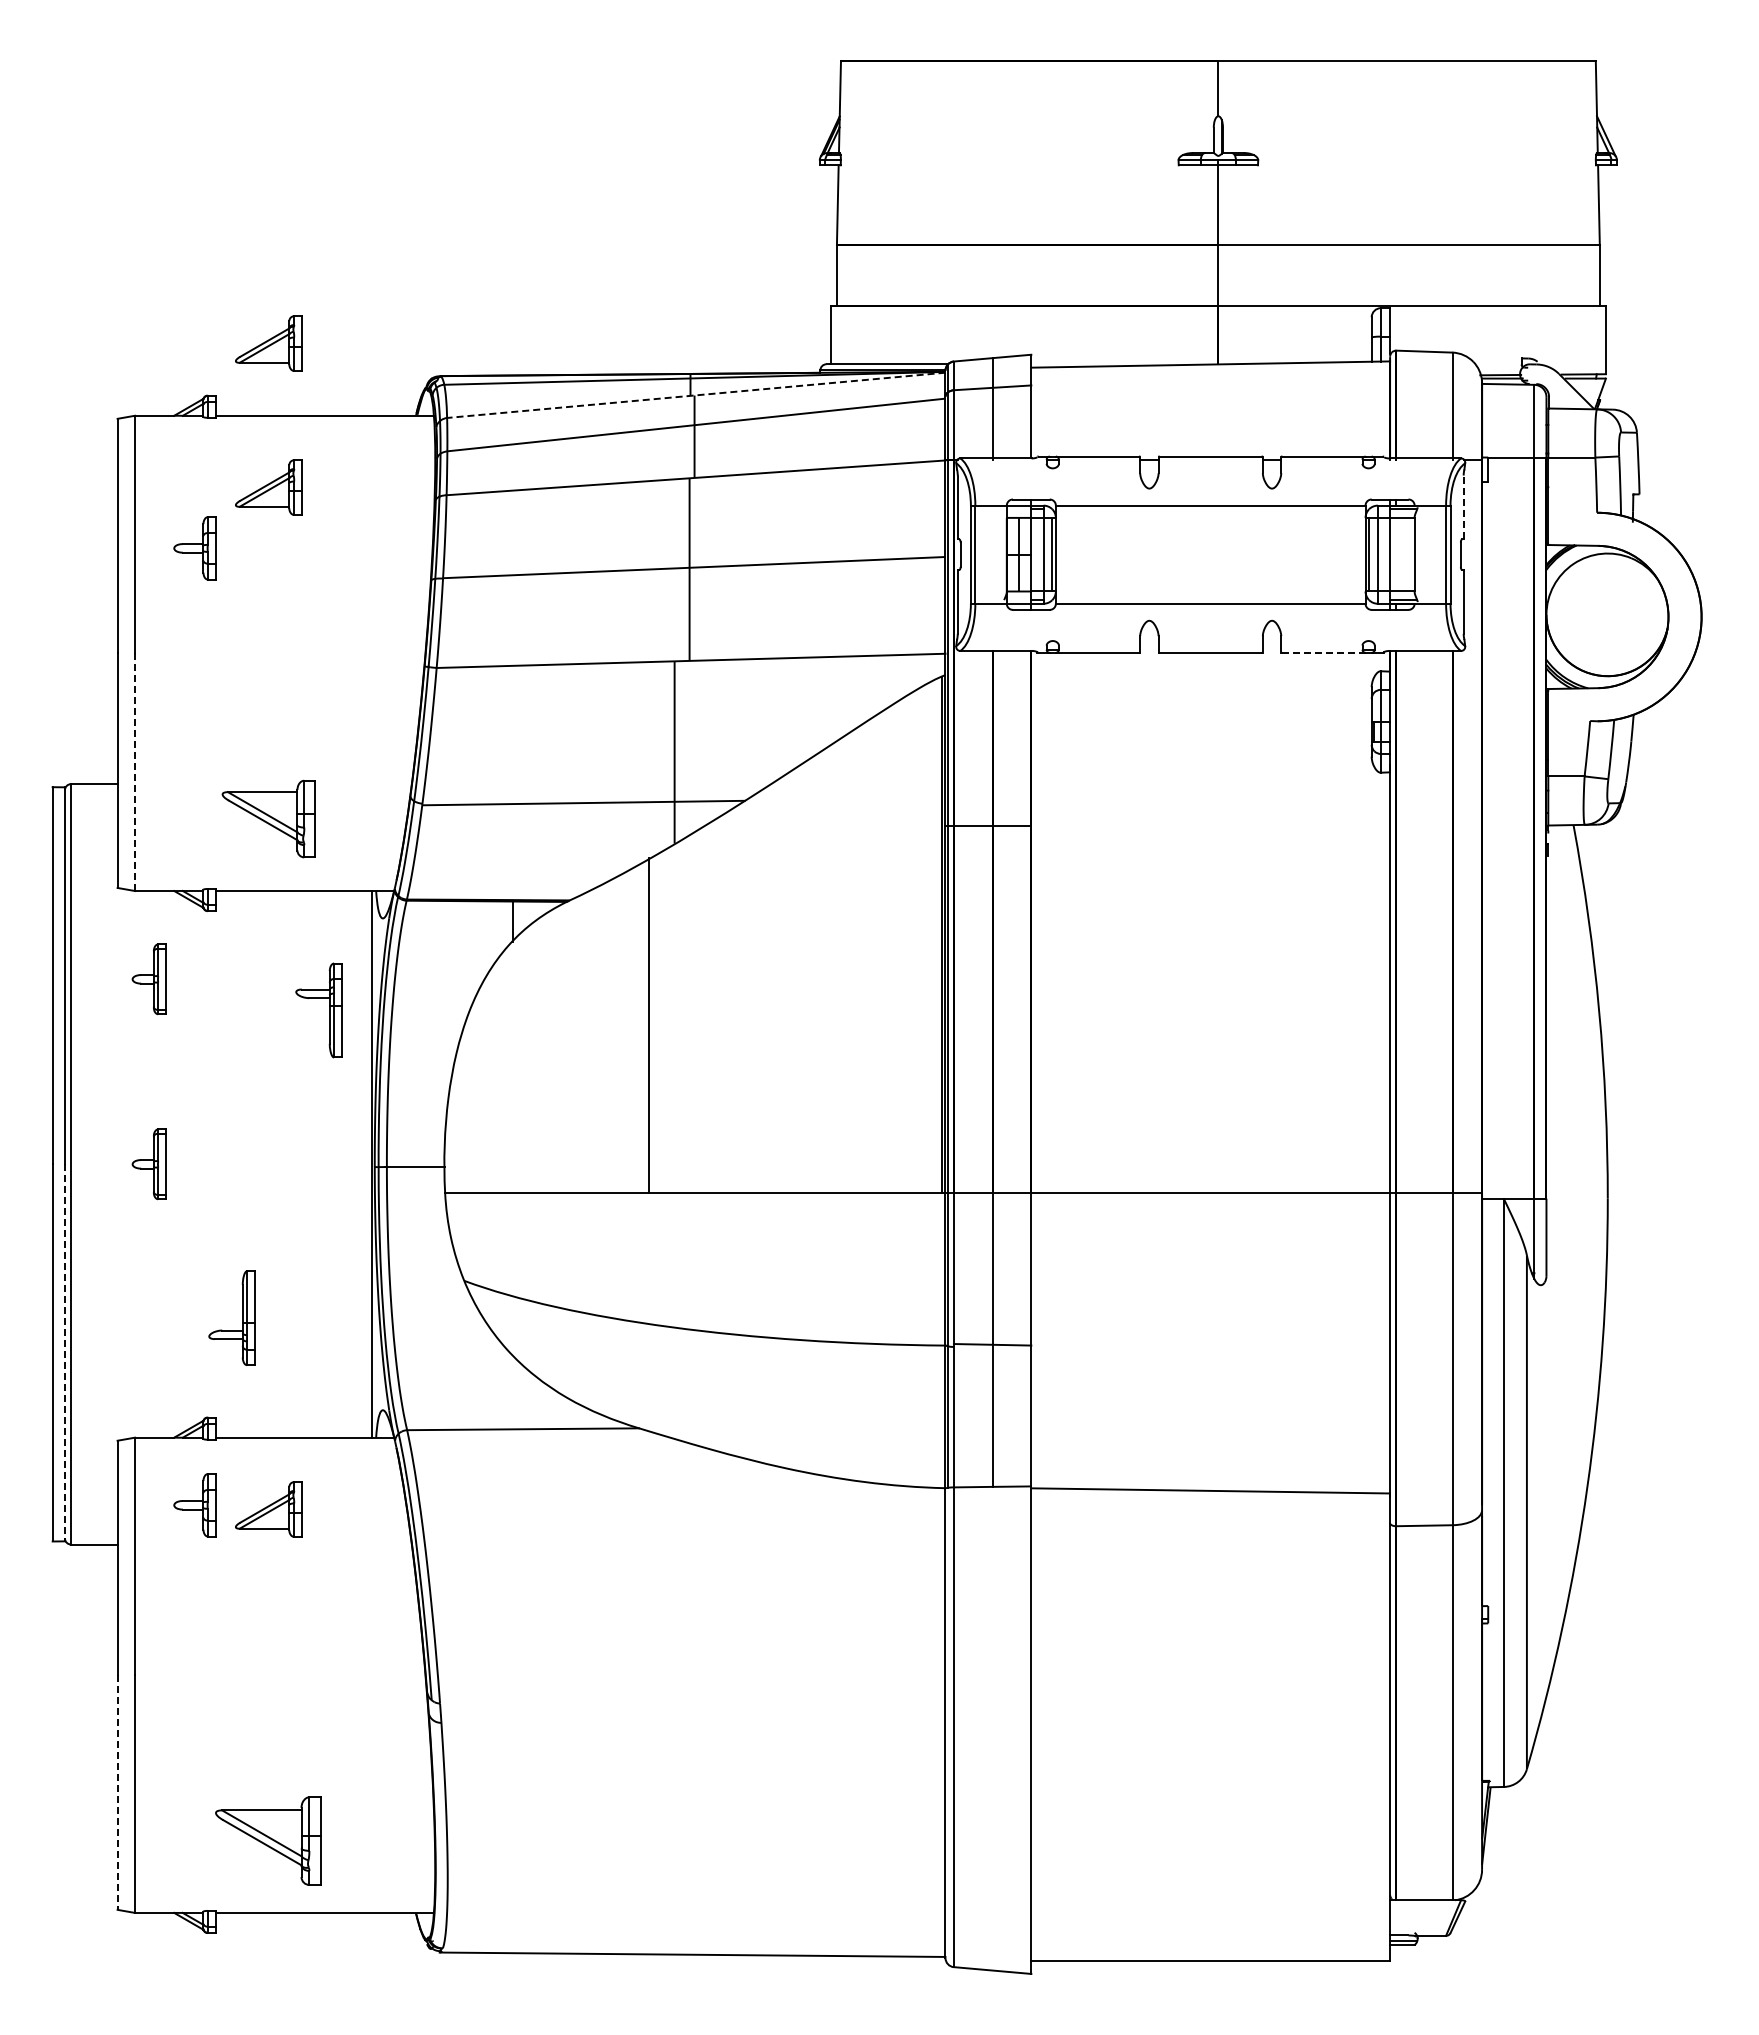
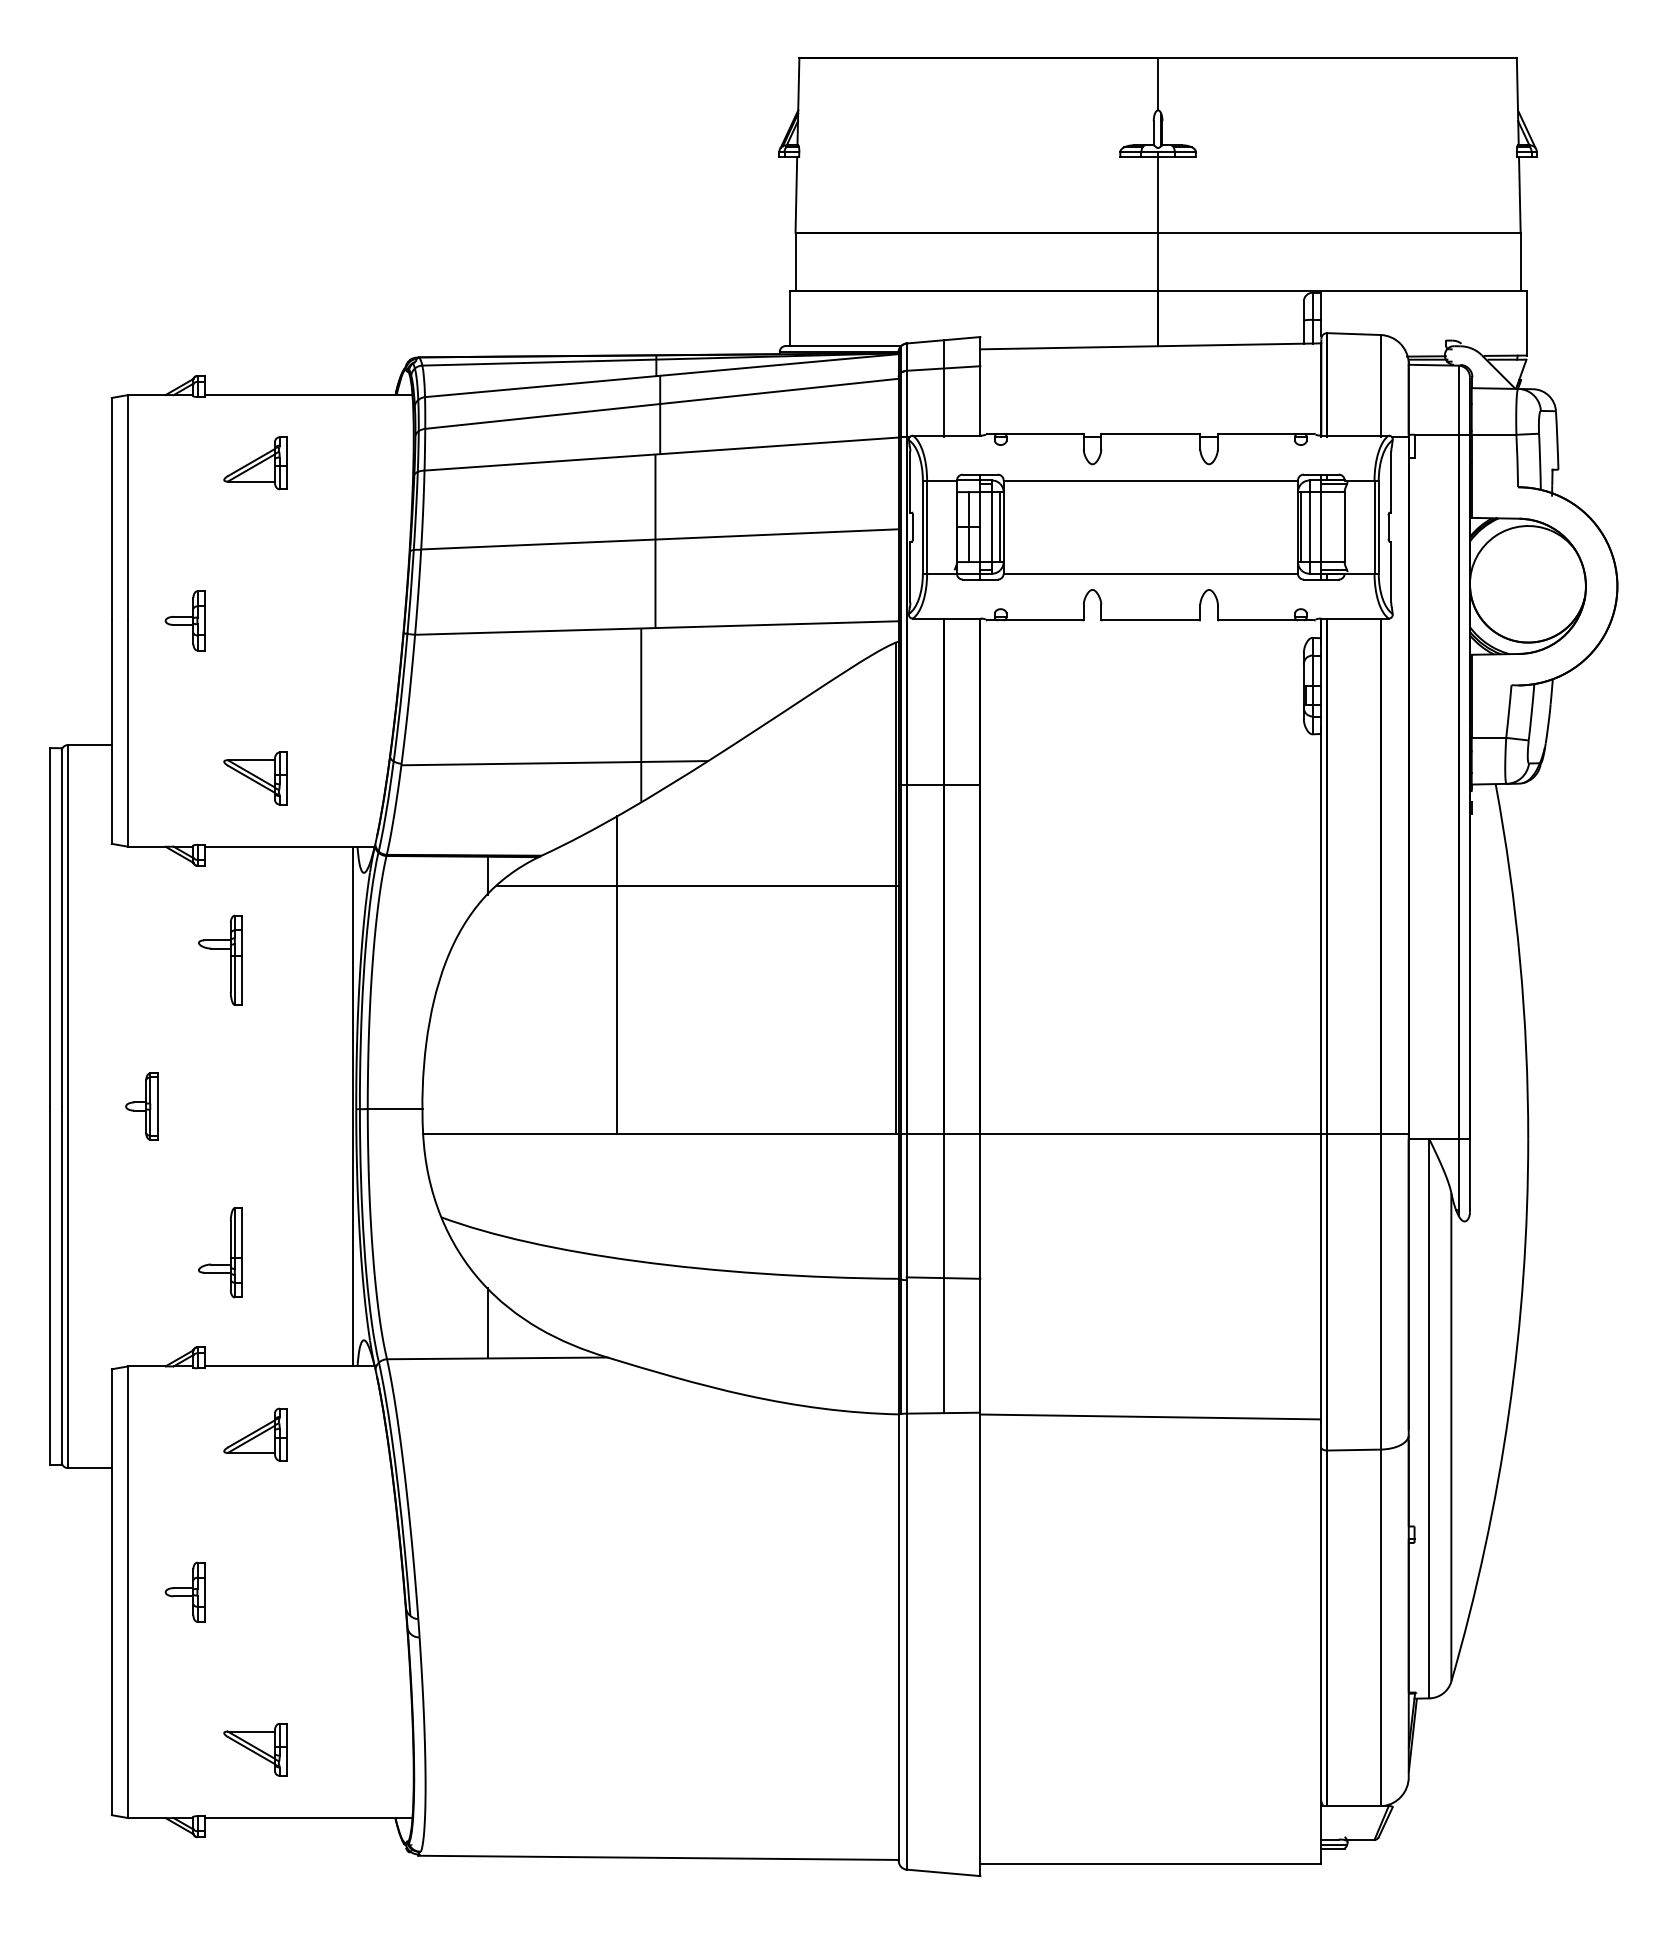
part: (268, 343) -> (255, 326), removed
line: (695, 395) -> (661, 375), dashed -> solid
line: (1463, 507) -> (1391, 482), dashed -> solid
part: (194, 548) -> (184, 621), moved
line: (1324, 652) -> (1258, 620), dashed -> solid
line: (135, 772) -> (128, 734), dashed -> solid
part: (268, 819) -> (255, 778), size x0.71
line: (733, 932) -> (697, 886), added
part: (148, 979) -> (141, 930), removed
part: (329, 1010) -> (230, 960), moved
line: (64, 1352) -> (61, 1285), dashed -> solid
line: (513, 1392) -> (488, 1323), added
part: (194, 1505) -> (184, 1592), moved
line: (117, 1793) -> (111, 1704), dashed -> solid
part: (268, 1840) -> (255, 1749), size x0.62

